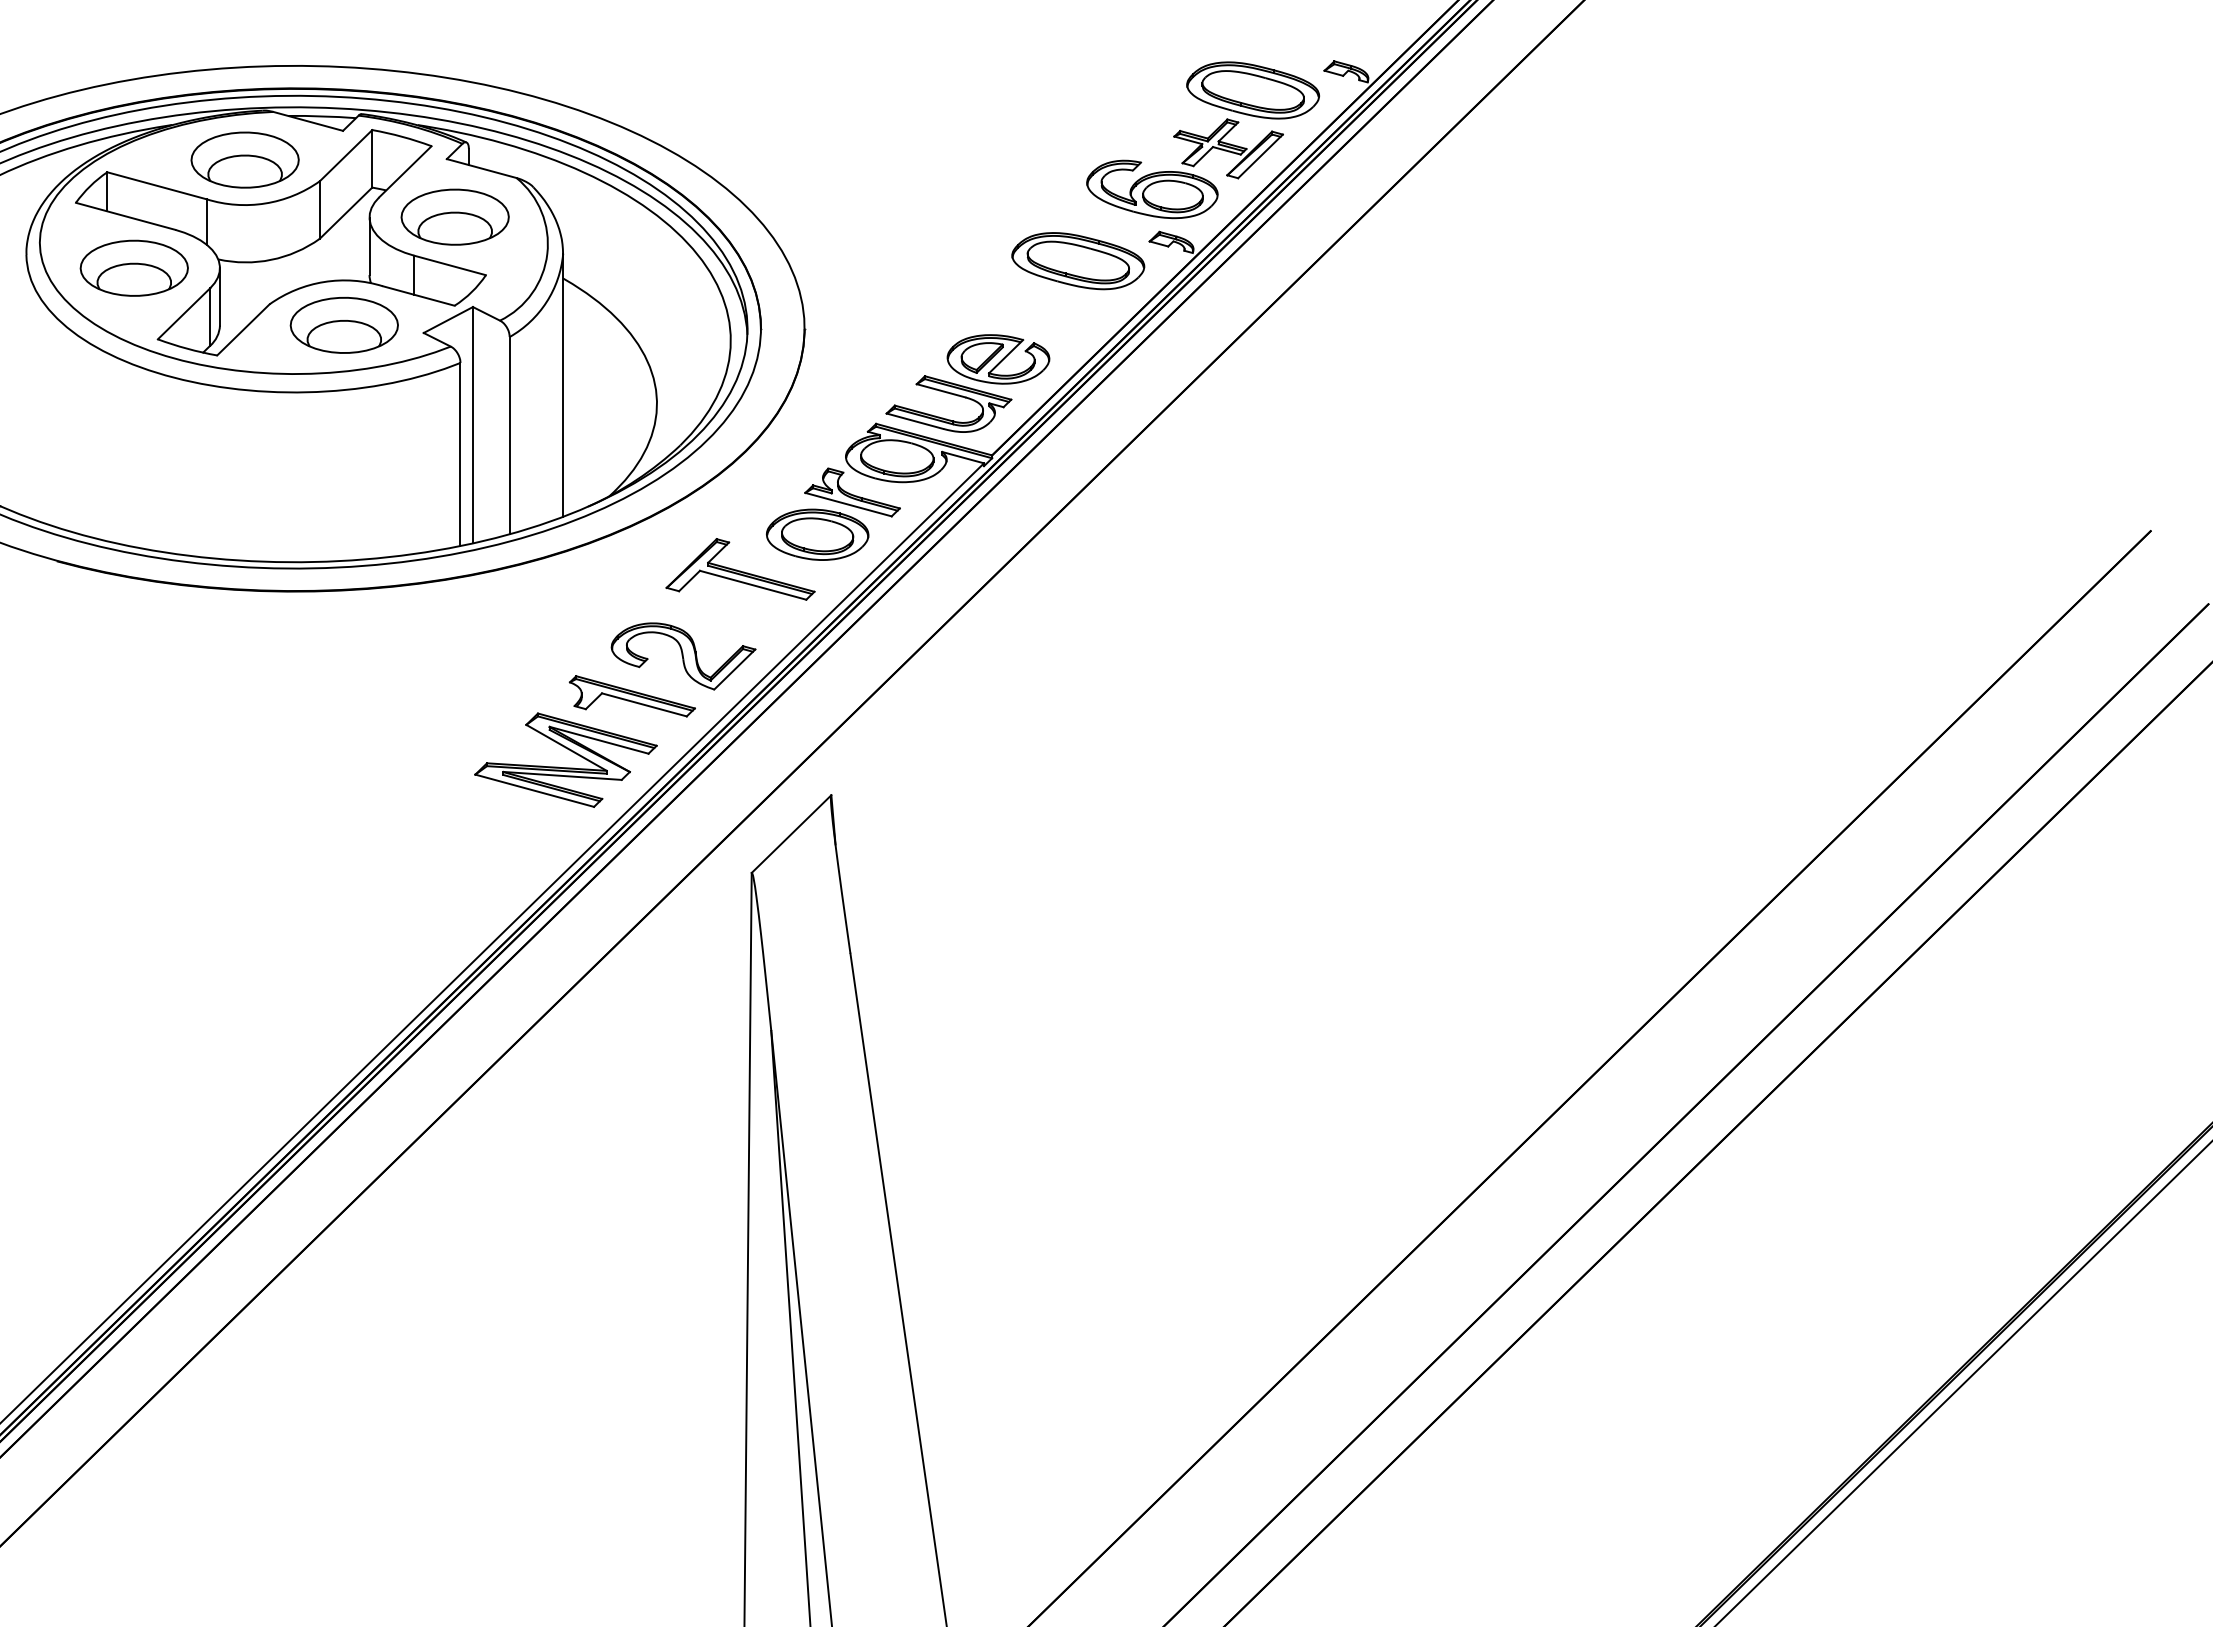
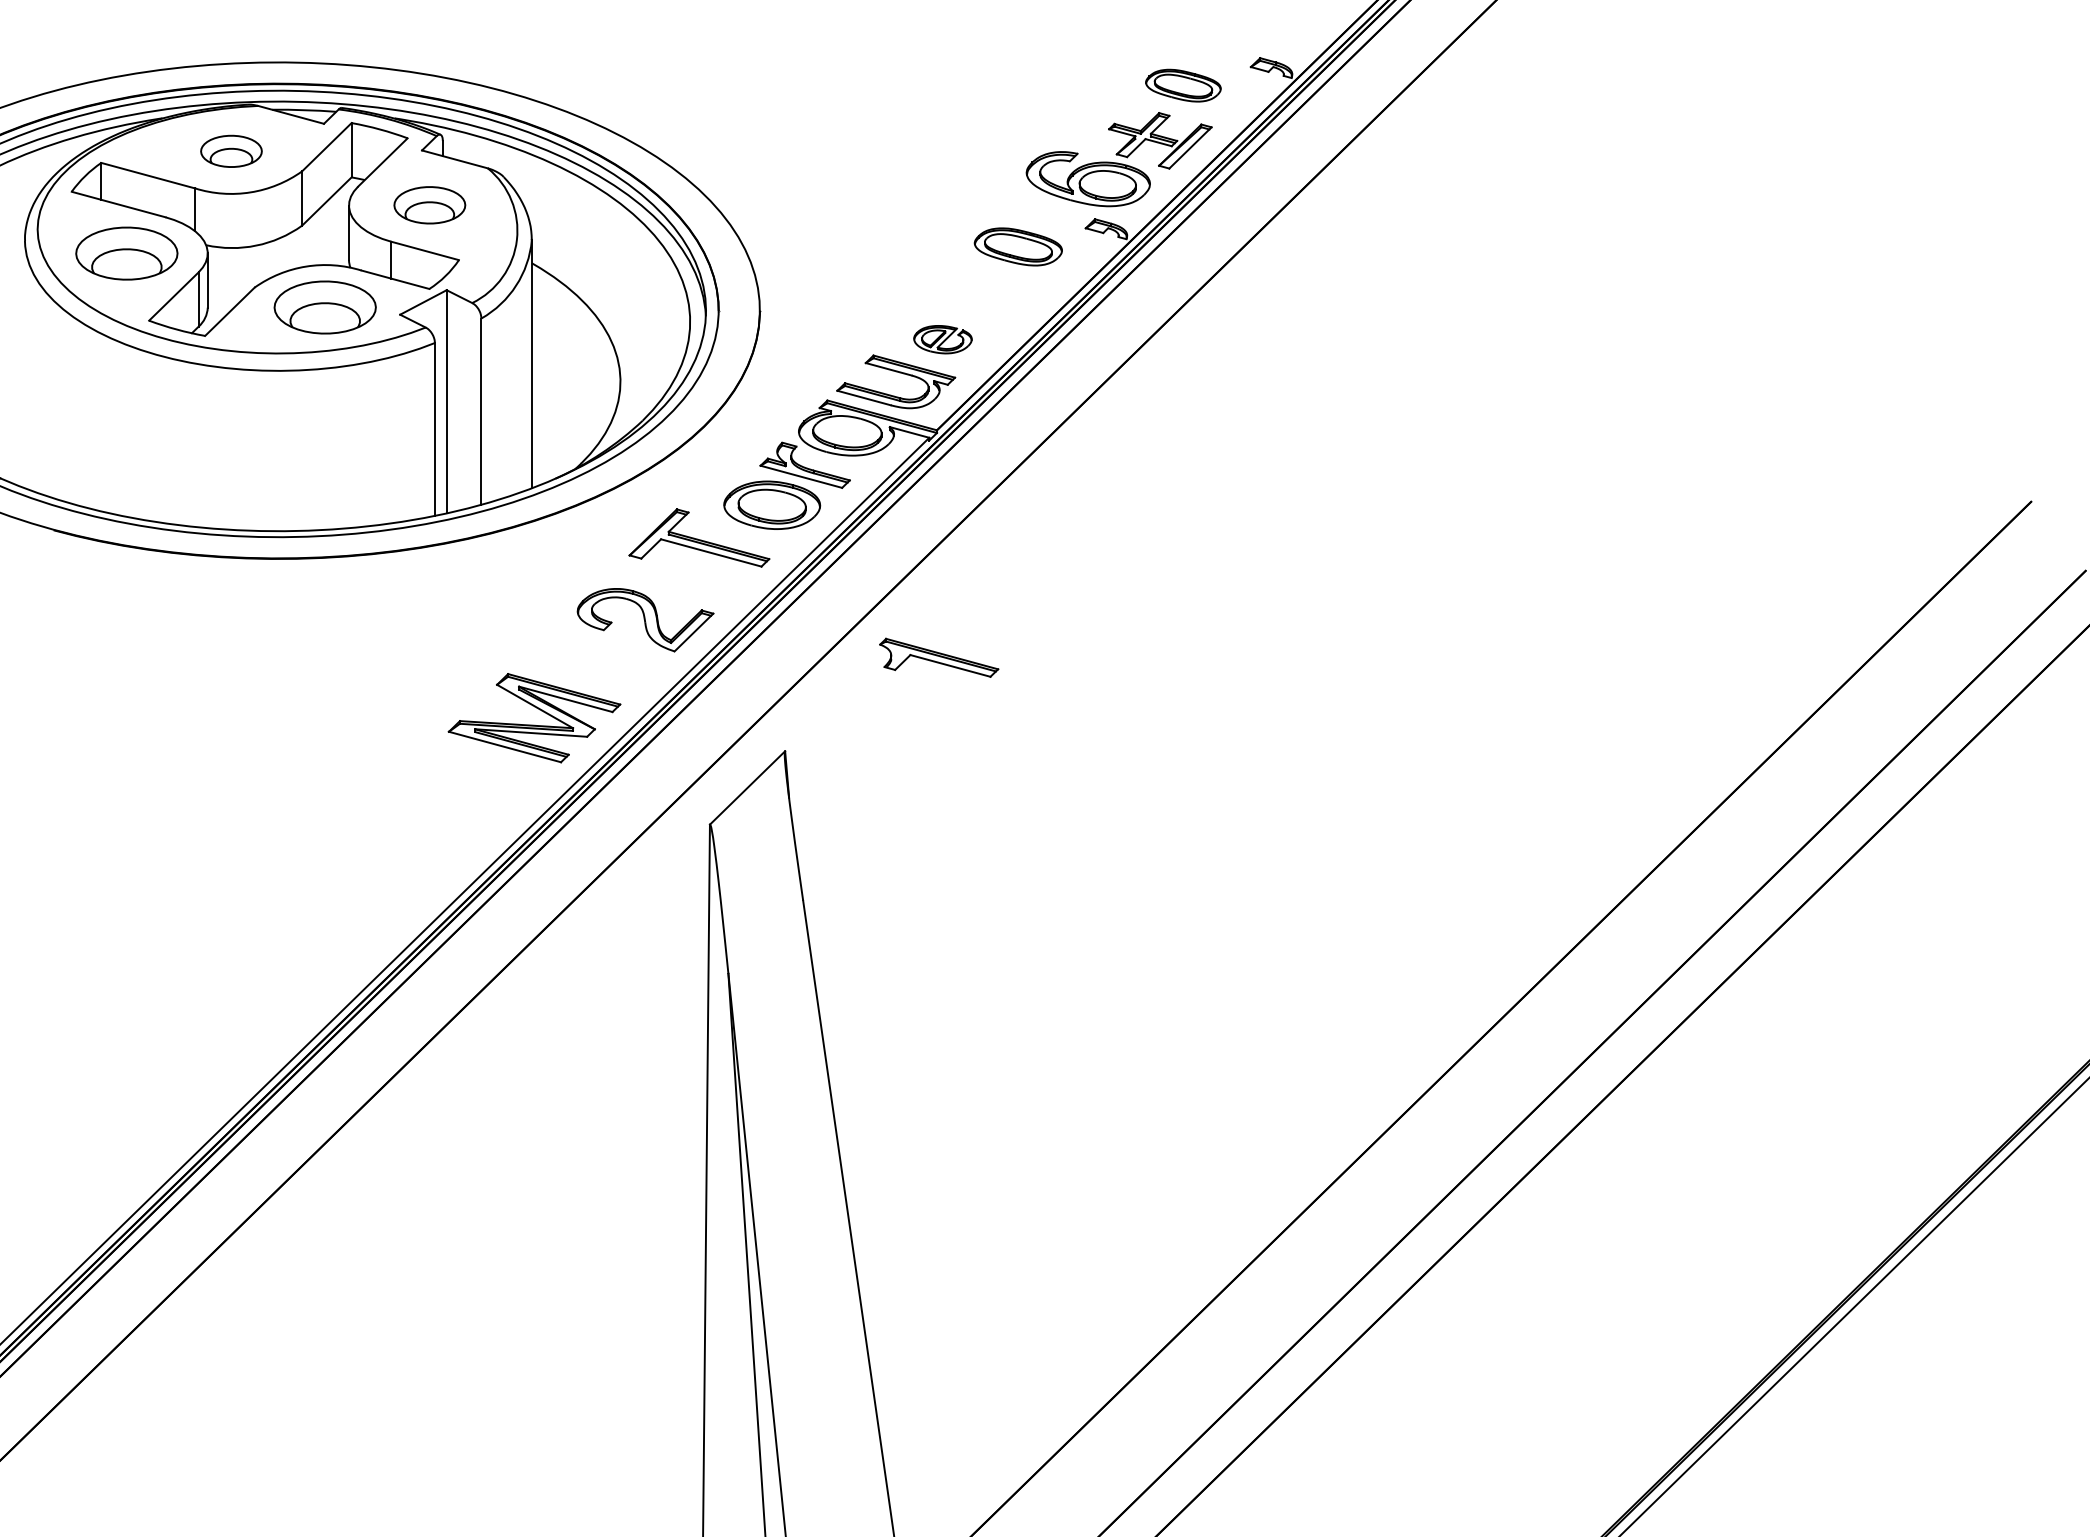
part: (1252, 90) -> (1182, 85), size x0.6
part: (244, 159) -> (230, 150), size x0.6
part: (454, 216) -> (429, 204), size x0.7
part: (1078, 261) -> (1018, 247), size x0.7
part: (998, 359) -> (943, 339), size x0.6
part: (631, 696) -> (938, 658), moved

